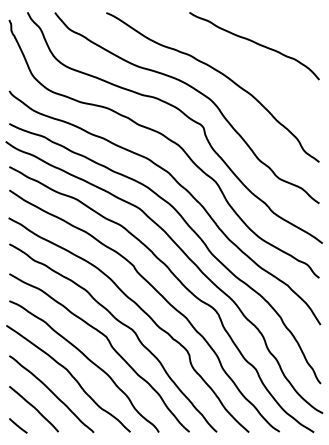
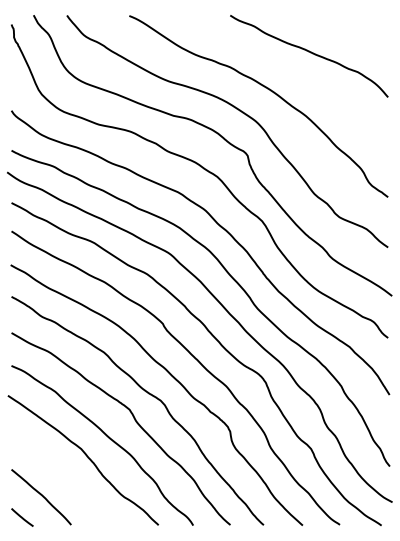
curve: (52, 393) -> (63, 478), removed

